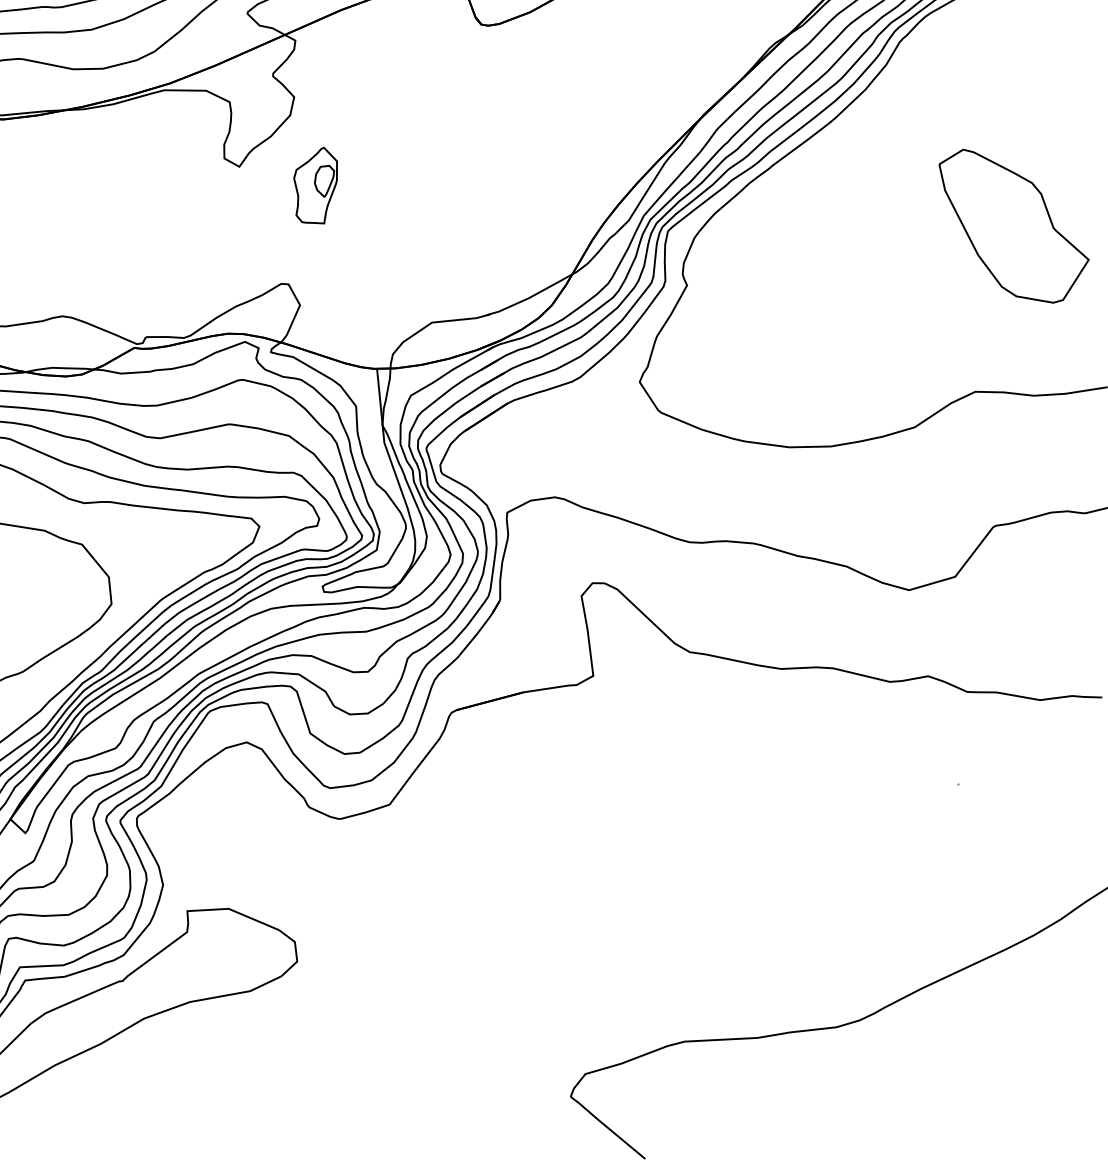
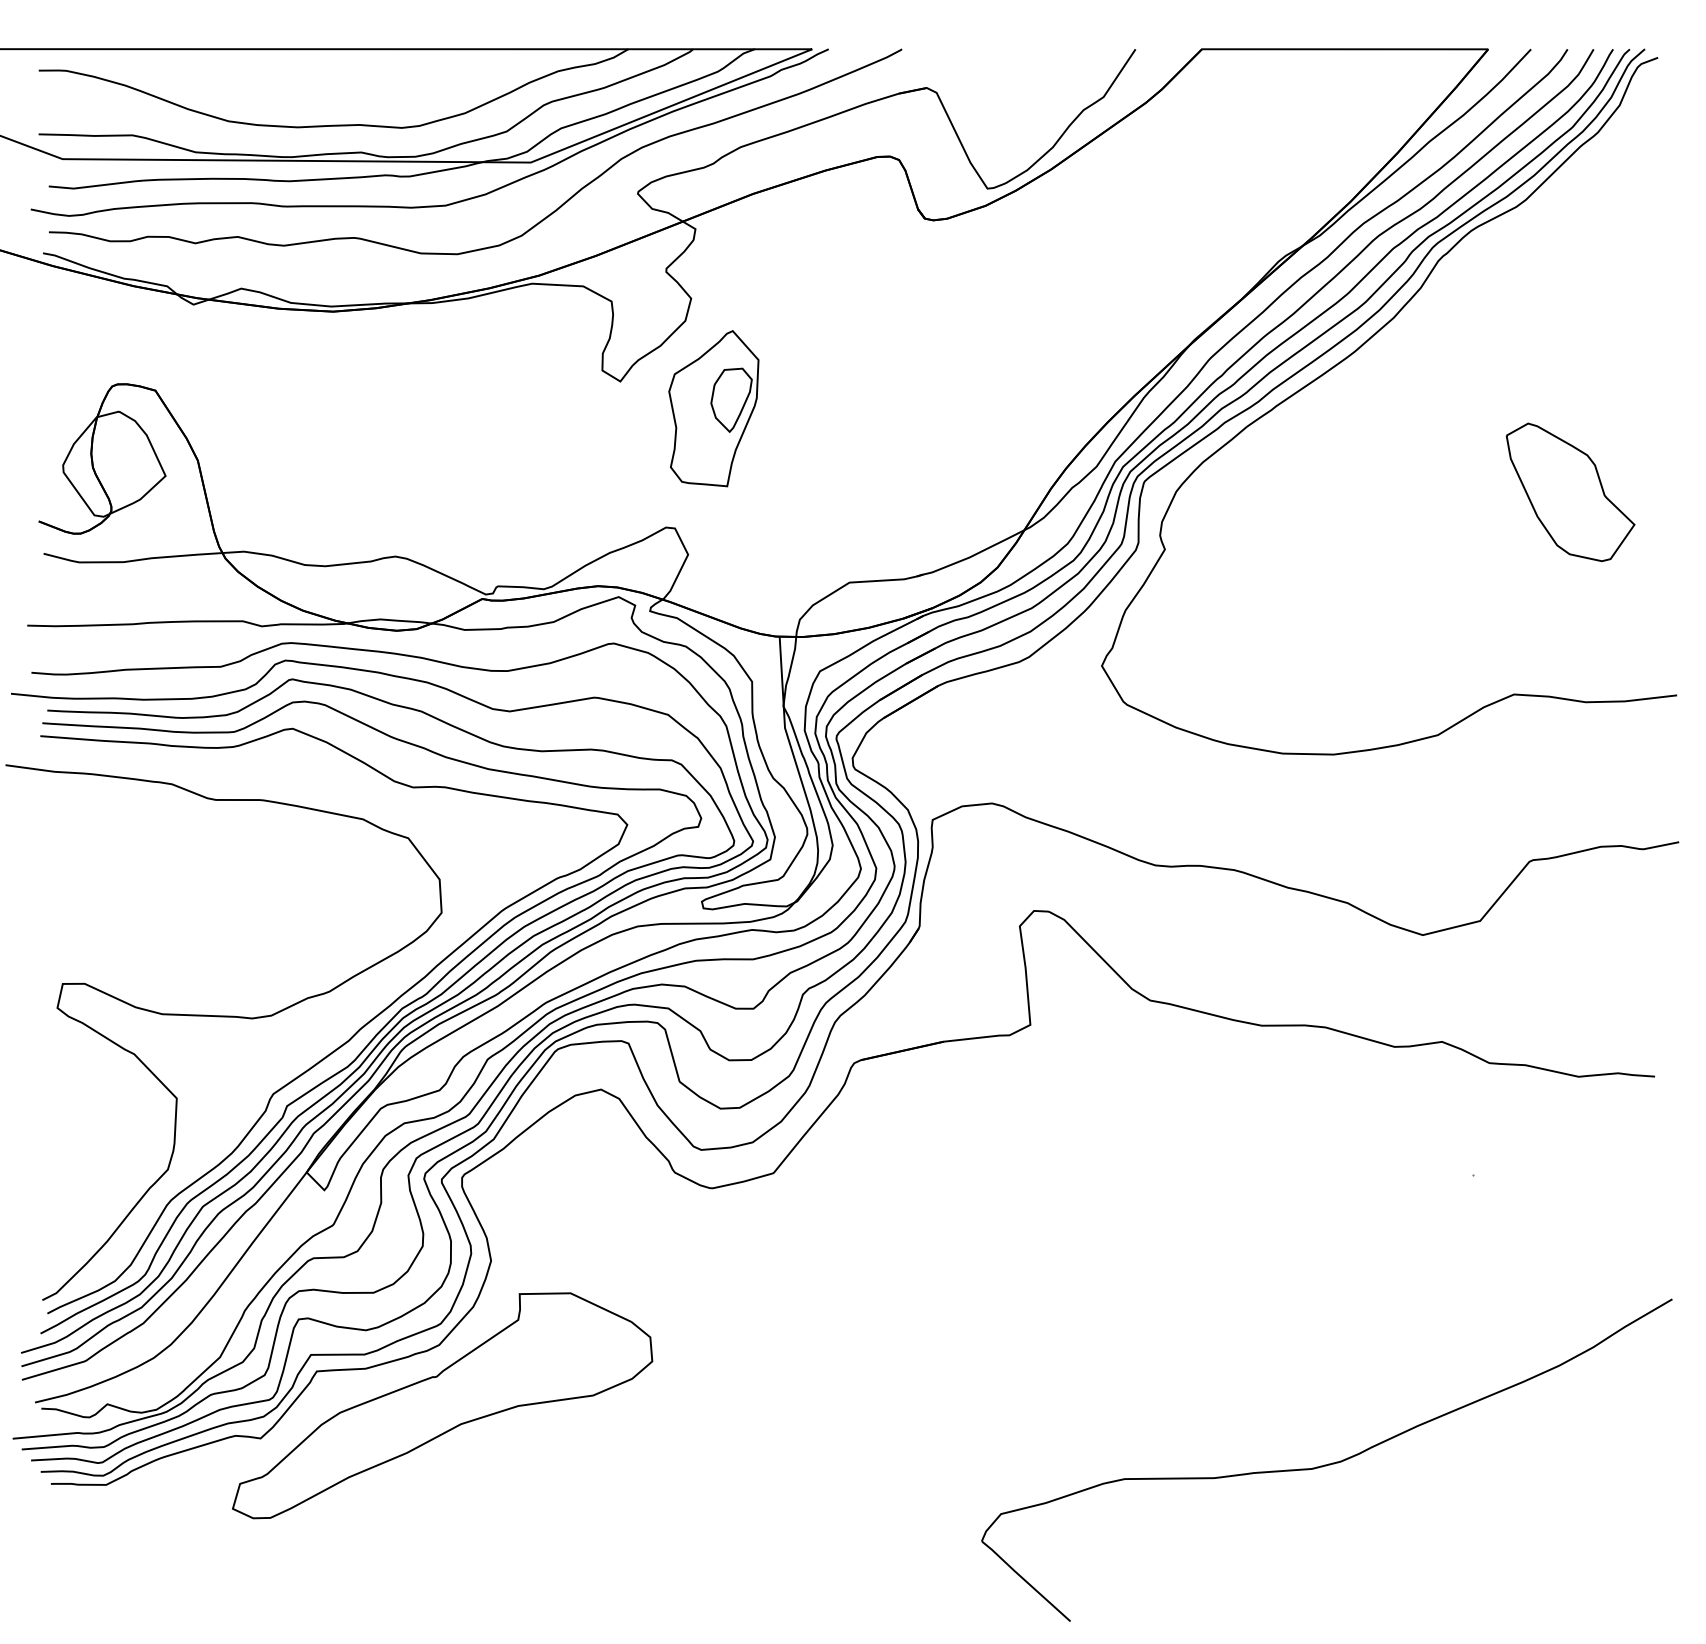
part: (315, 185) -> (713, 408), size x1.67
part: (1014, 225) -> (1570, 491), size x0.71

